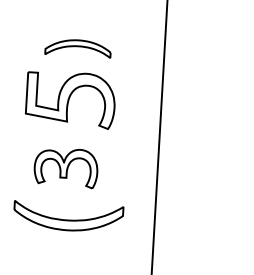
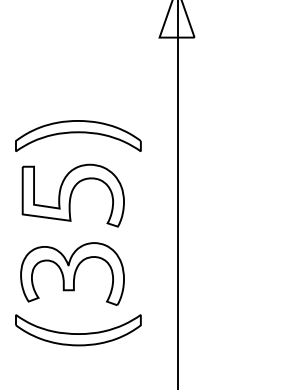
part: (78, 47) -> (78, 135), size x1.67
part: (66, 167) -> (72, 273), size x1.43

